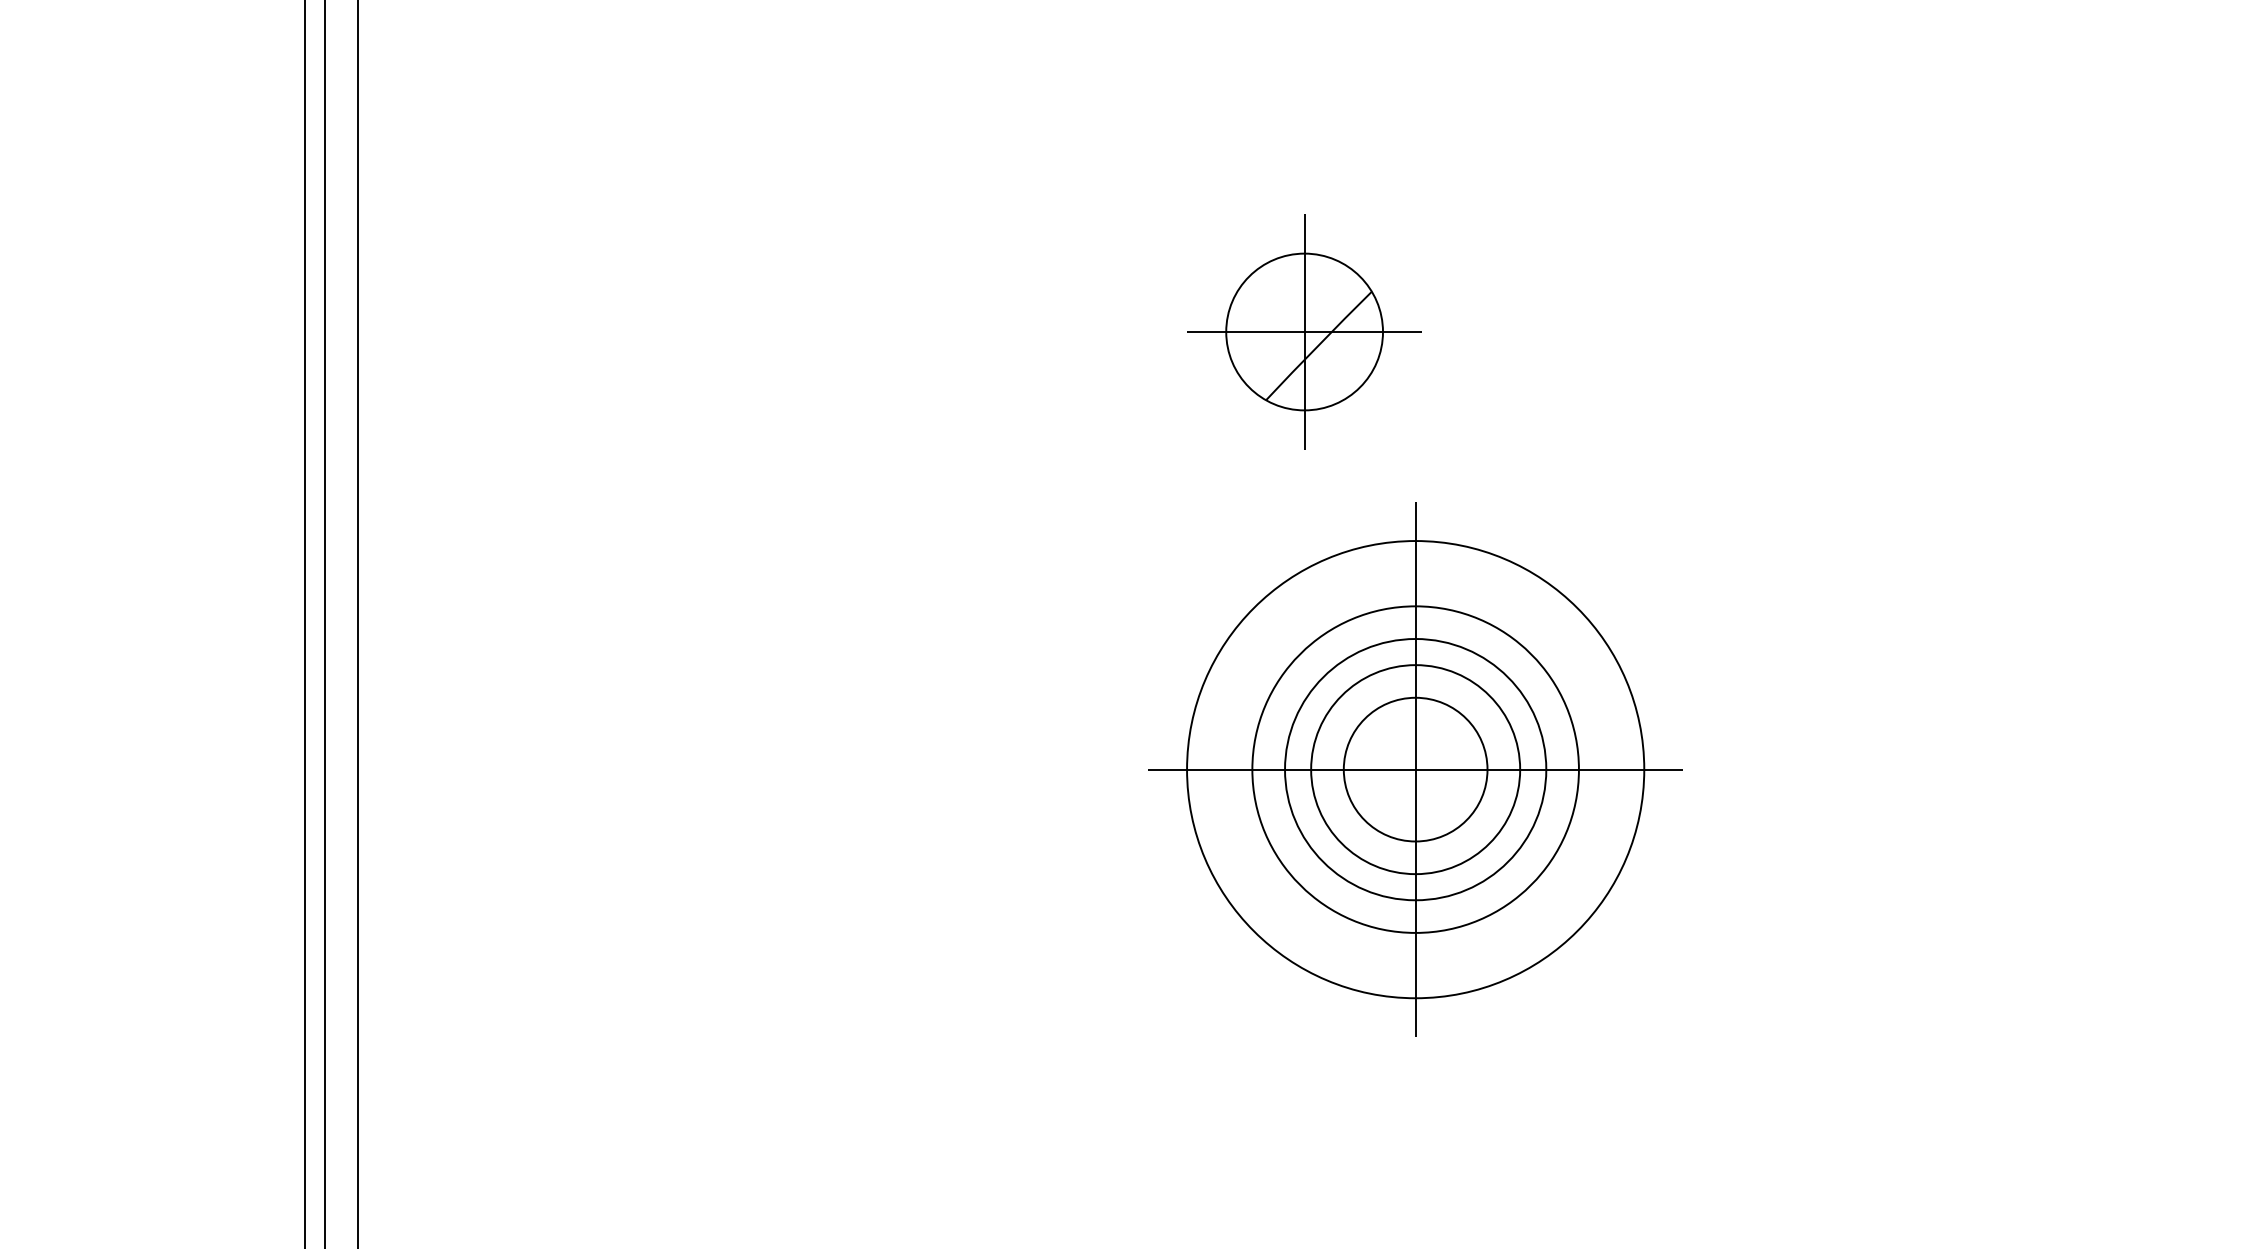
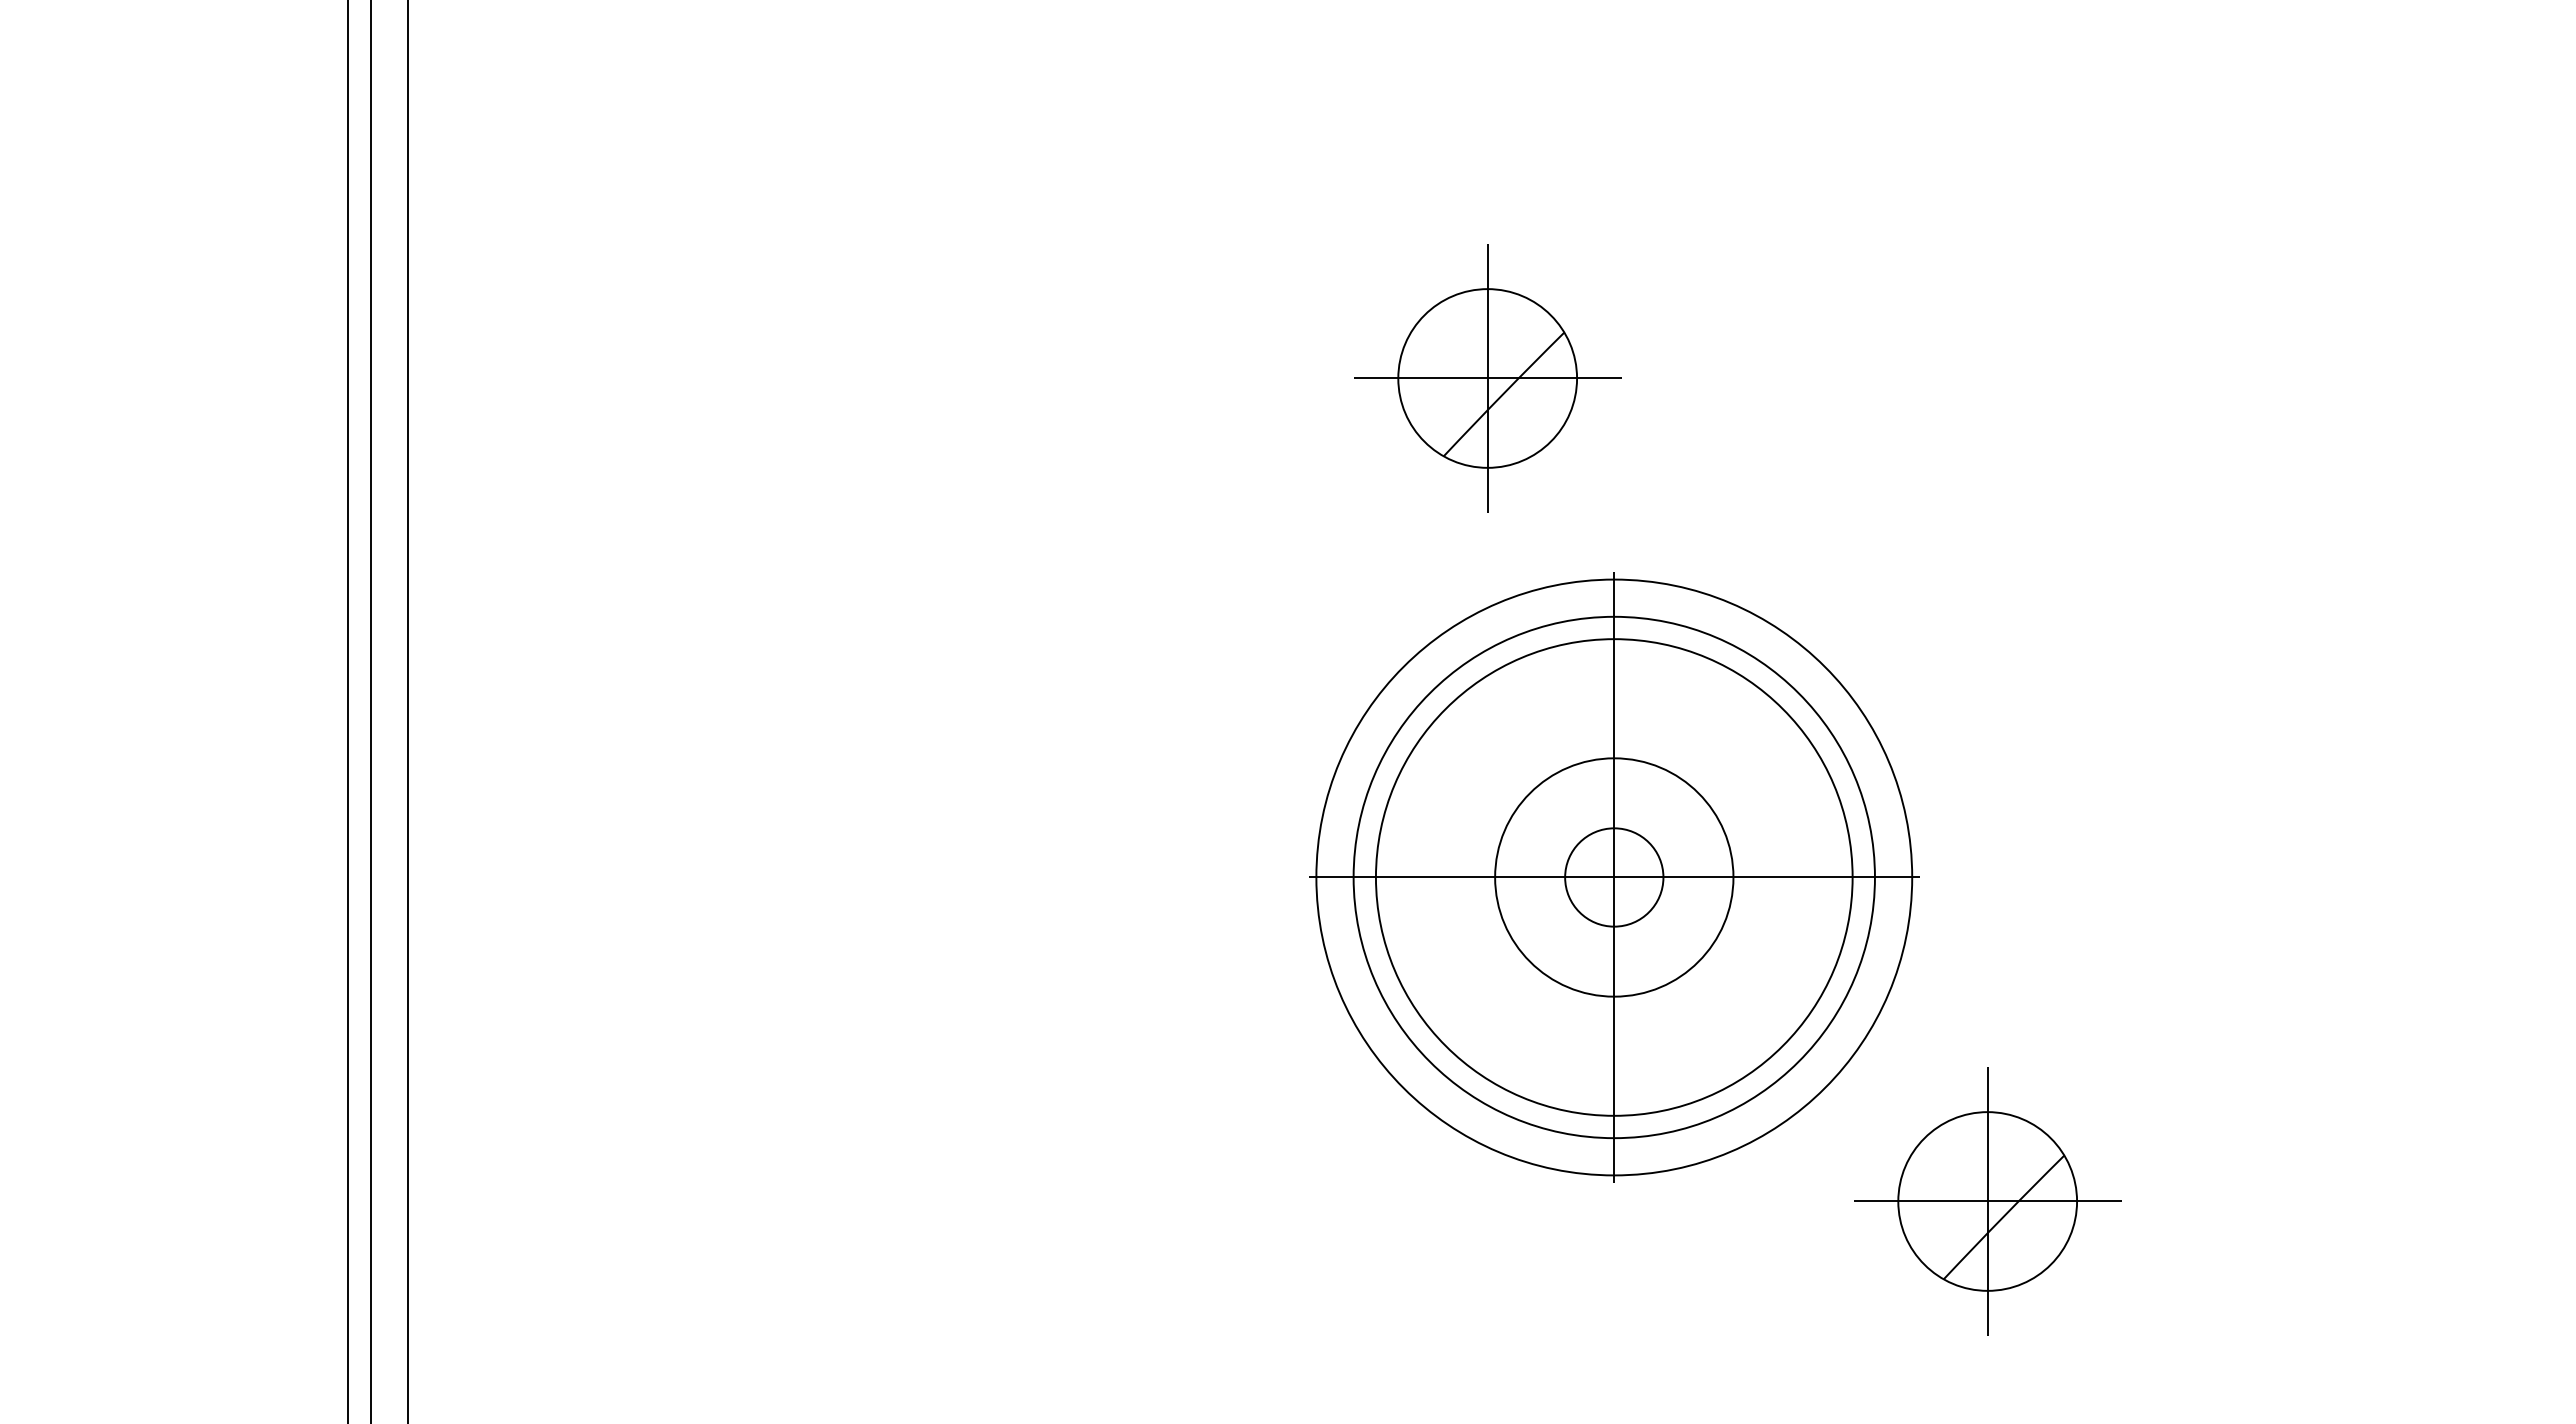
circle: (1415, 769) -> (1614, 877), size x0.6
circle: (1415, 769) -> (1614, 877), size x1.6
circle: (1415, 769) -> (1614, 877), size x1.6
part: (1742, 1053) -> (1987, 1201), added

